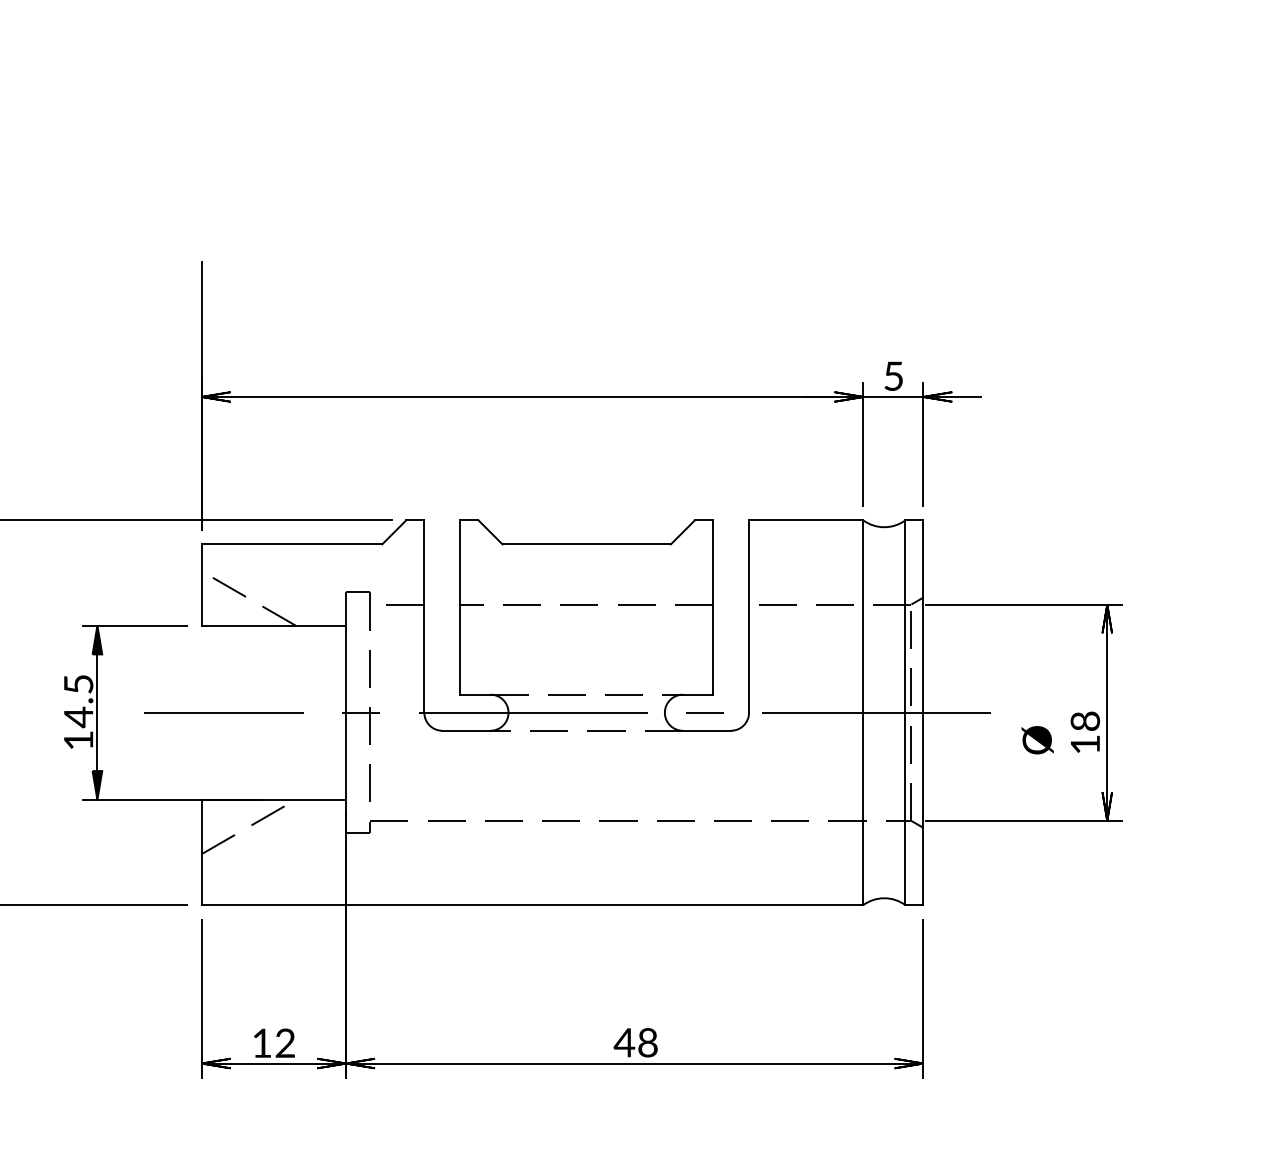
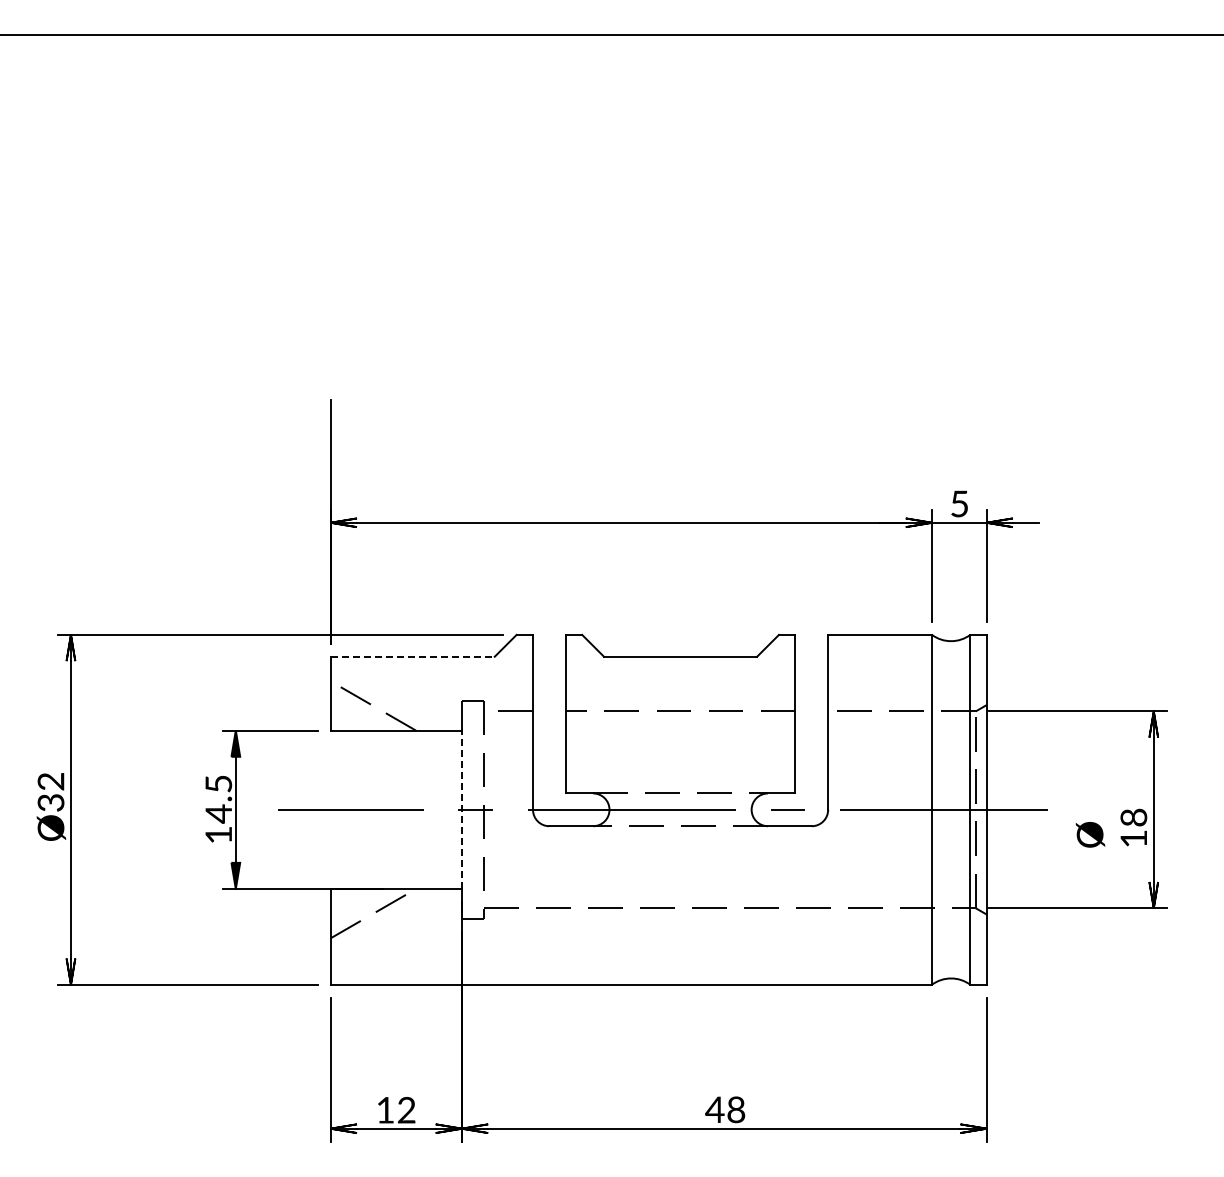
line: (291, 544) -> (412, 656), solid -> dashed
line: (345, 712) -> (461, 809), solid -> dashed

